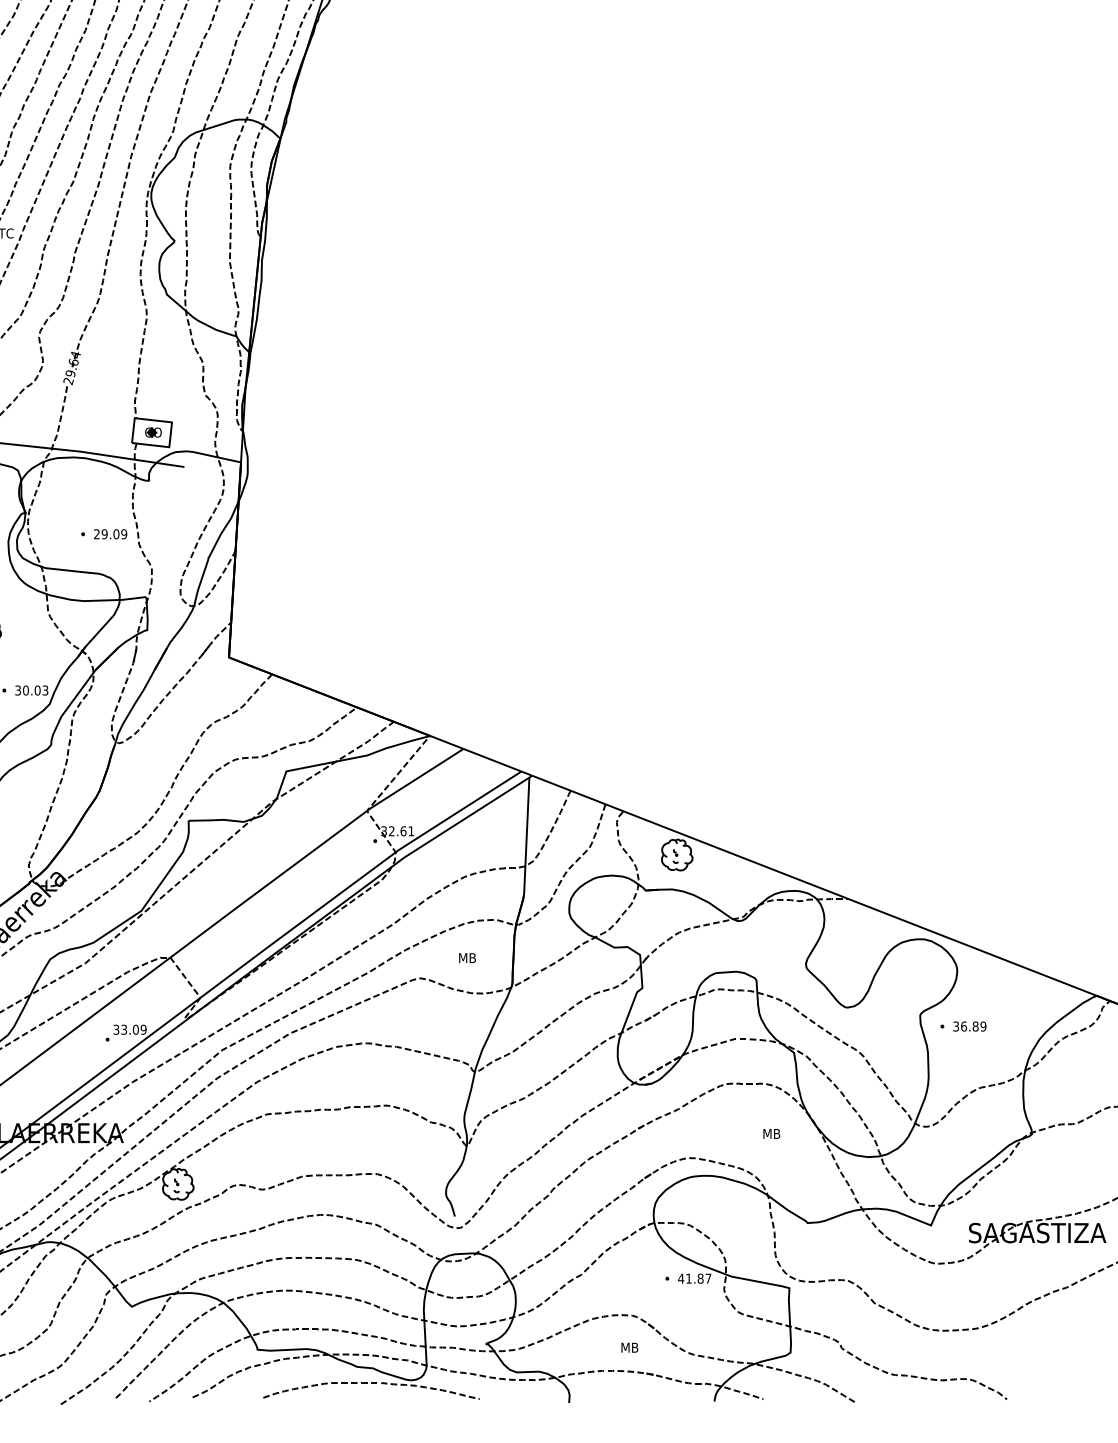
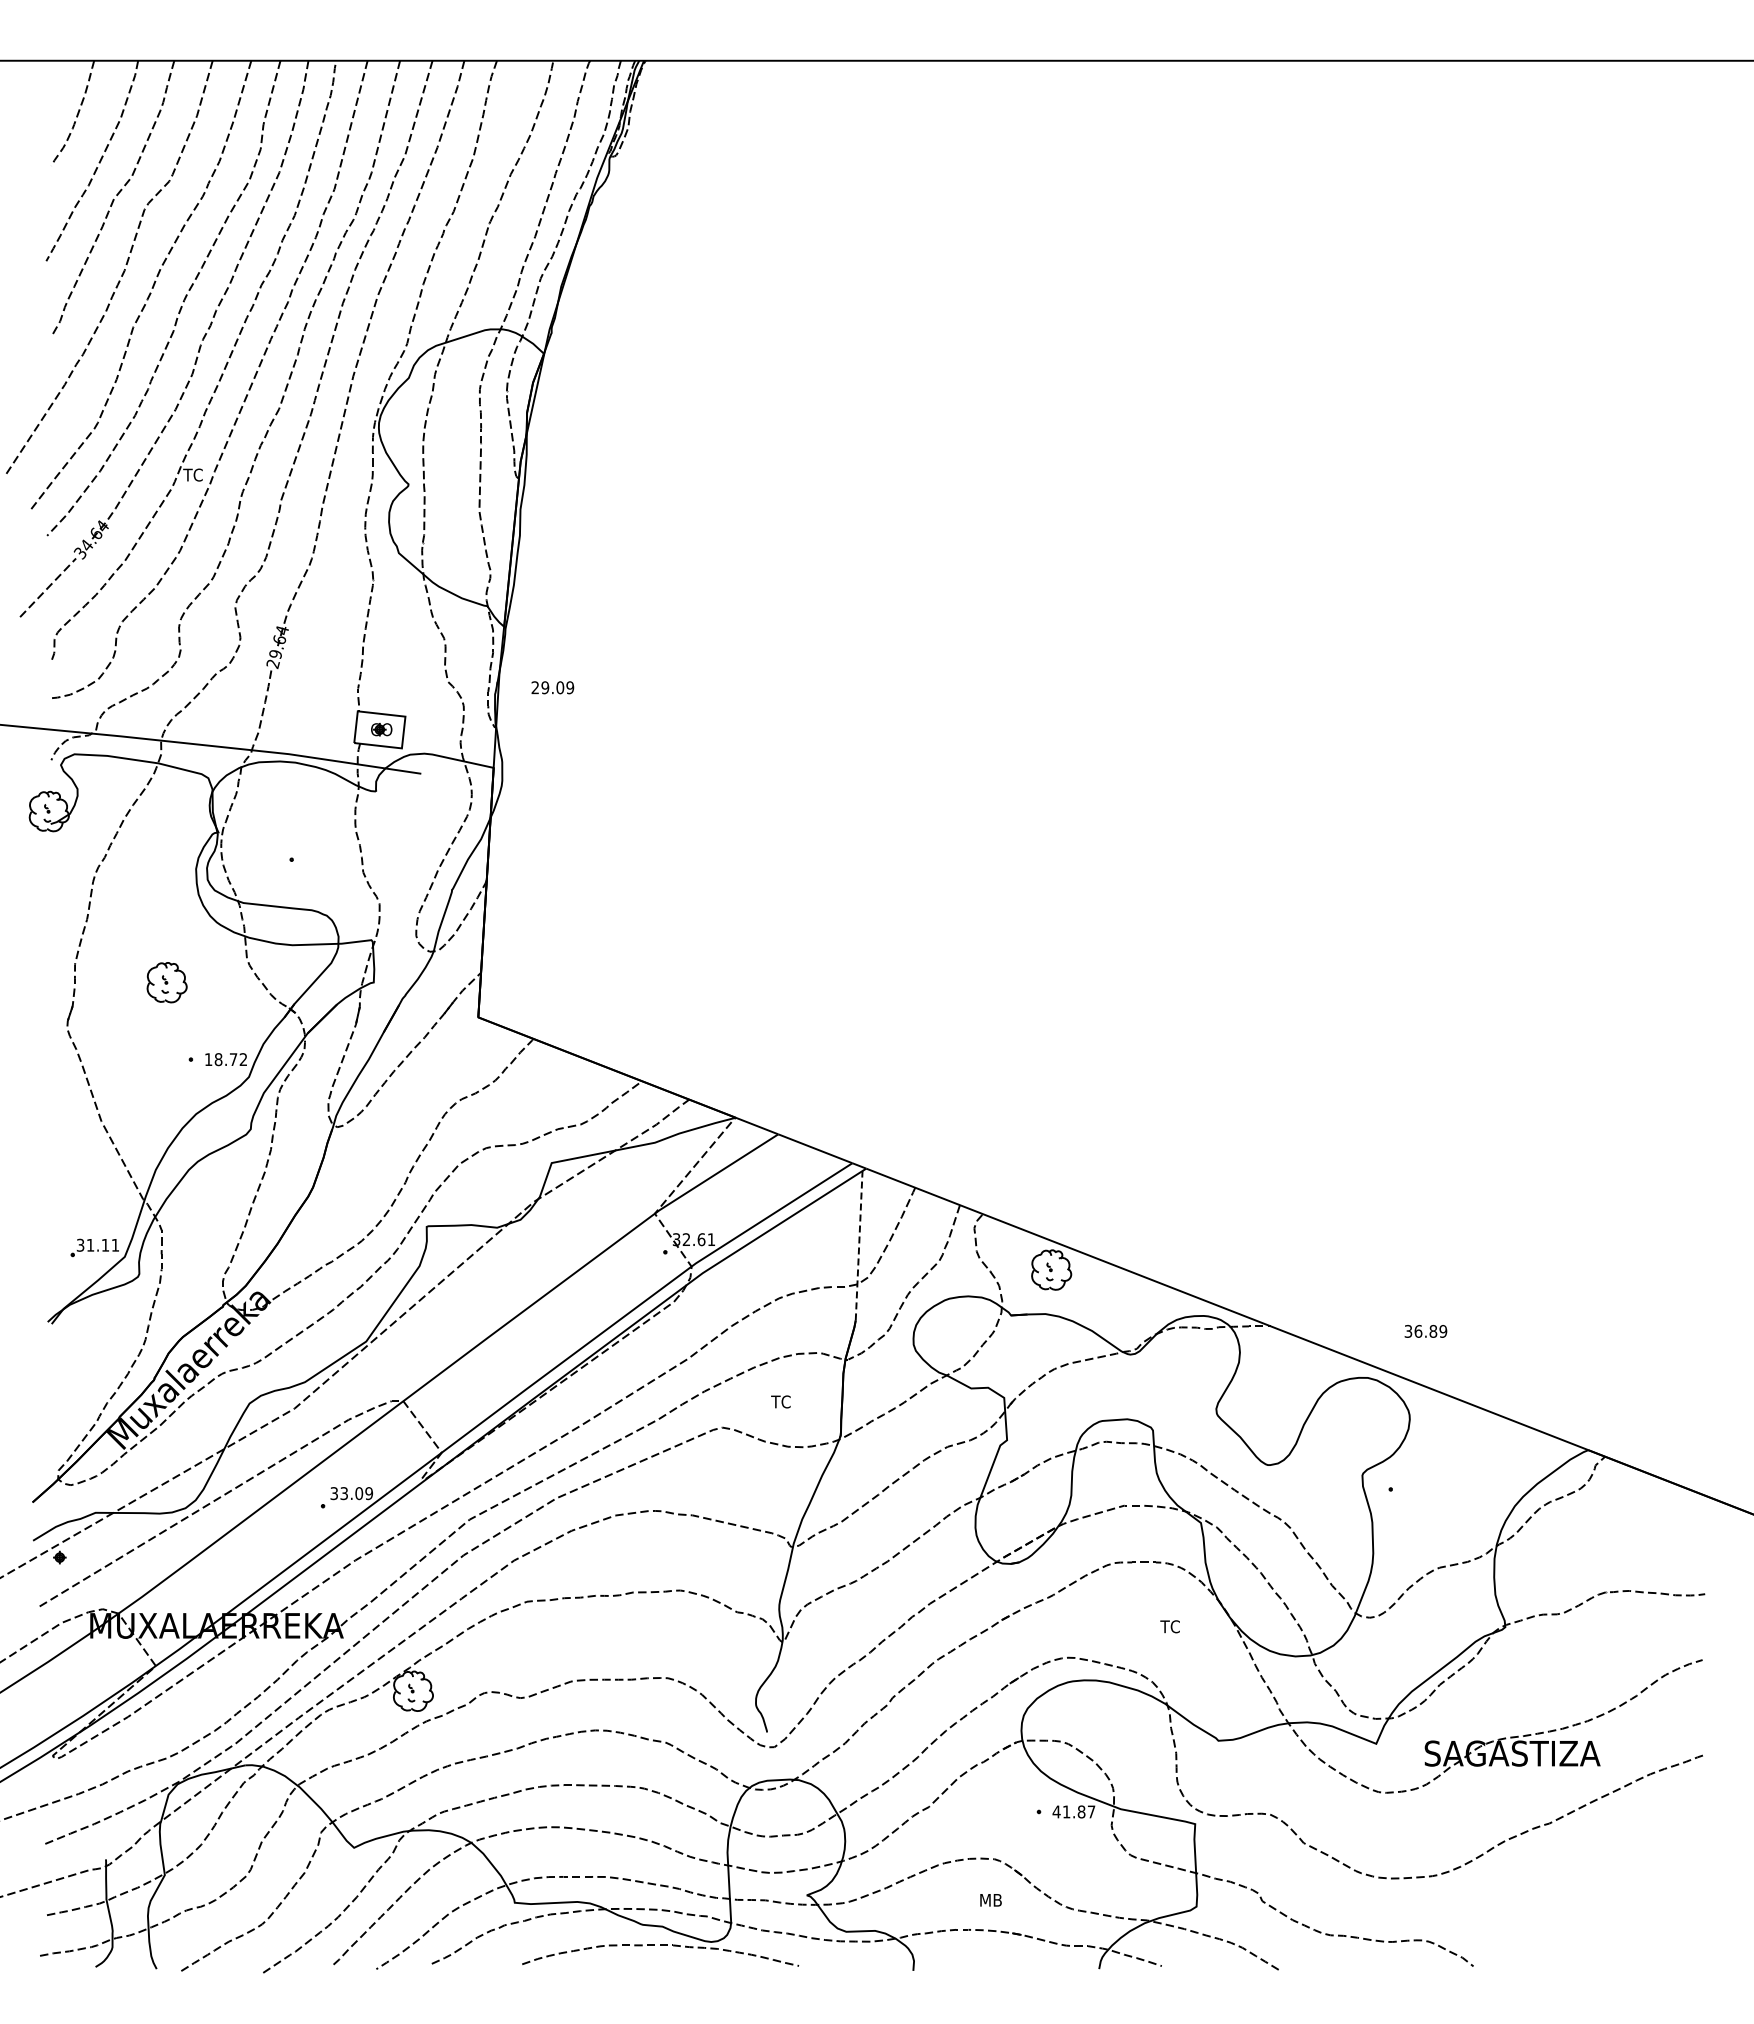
text: (110, 534) -> (552, 687), moved
text: (31, 690) -> (225, 1059), 30.03 -> 18.72
line: (527, 835) -> (859, 1245), solid -> dashed
text: (466, 957) -> (782, 1401), MB -> TC
text: (969, 1026) -> (1425, 1331), moved
text: (770, 1133) -> (1171, 1626), MB -> TC

